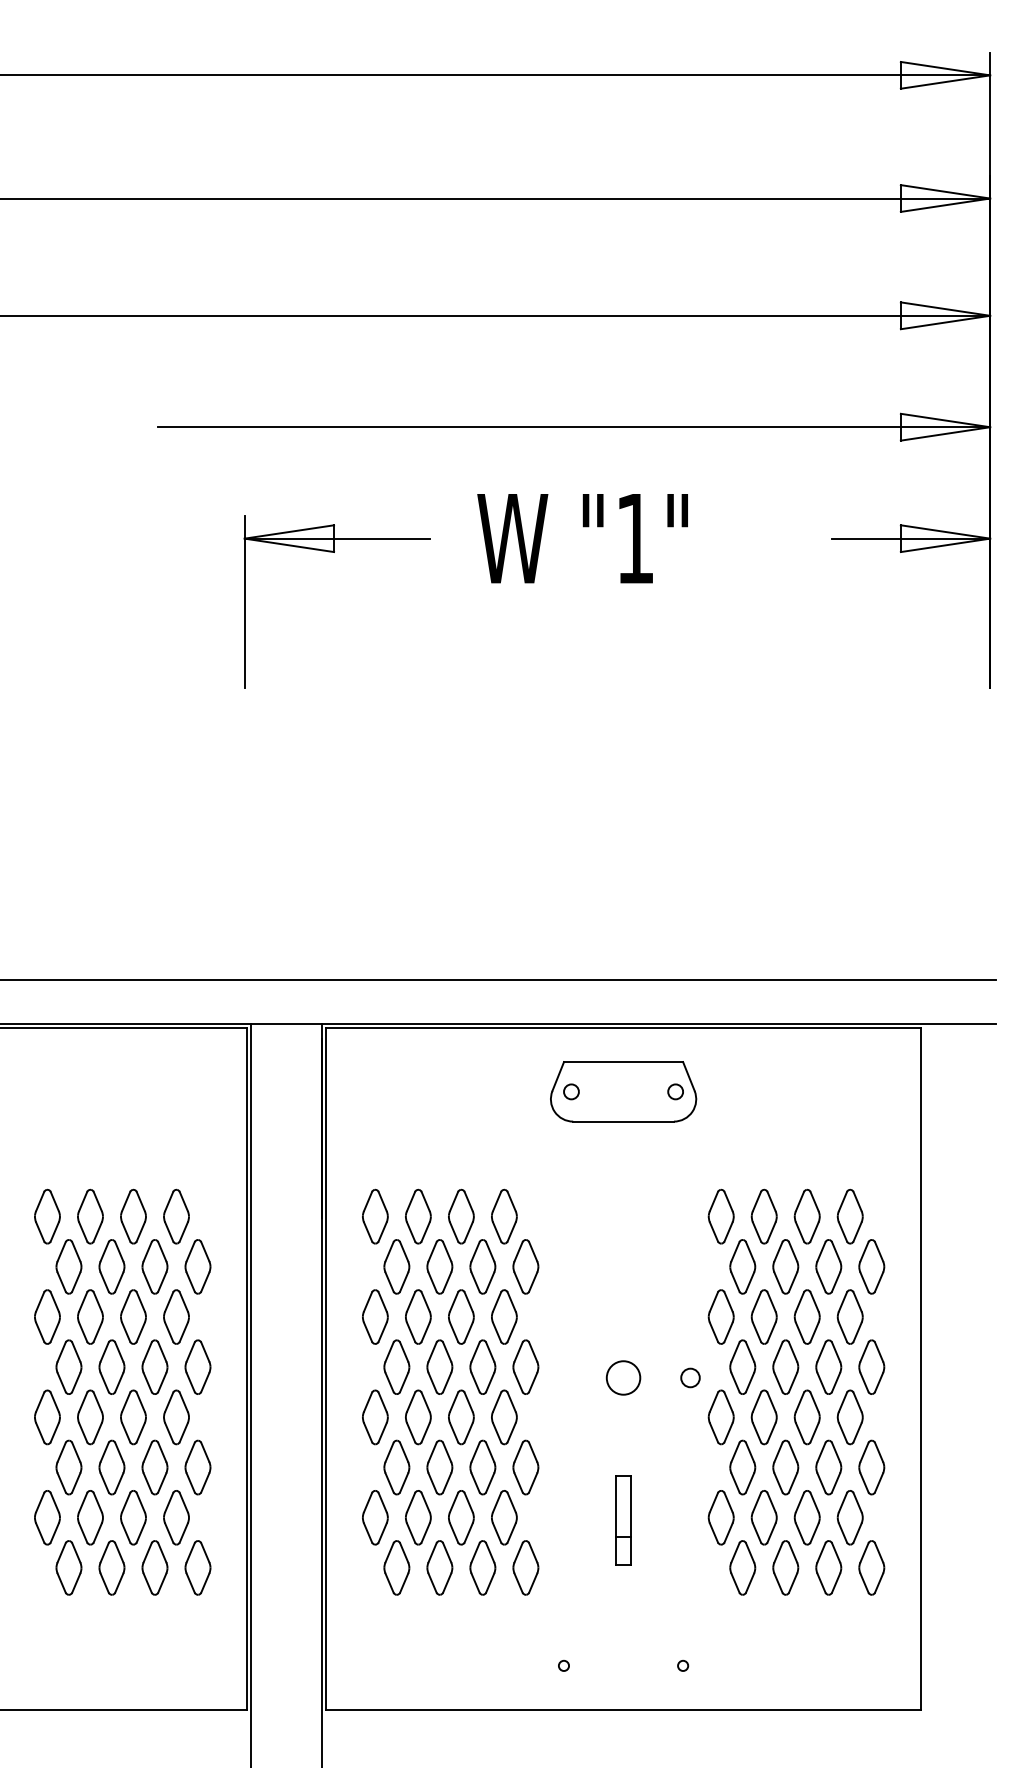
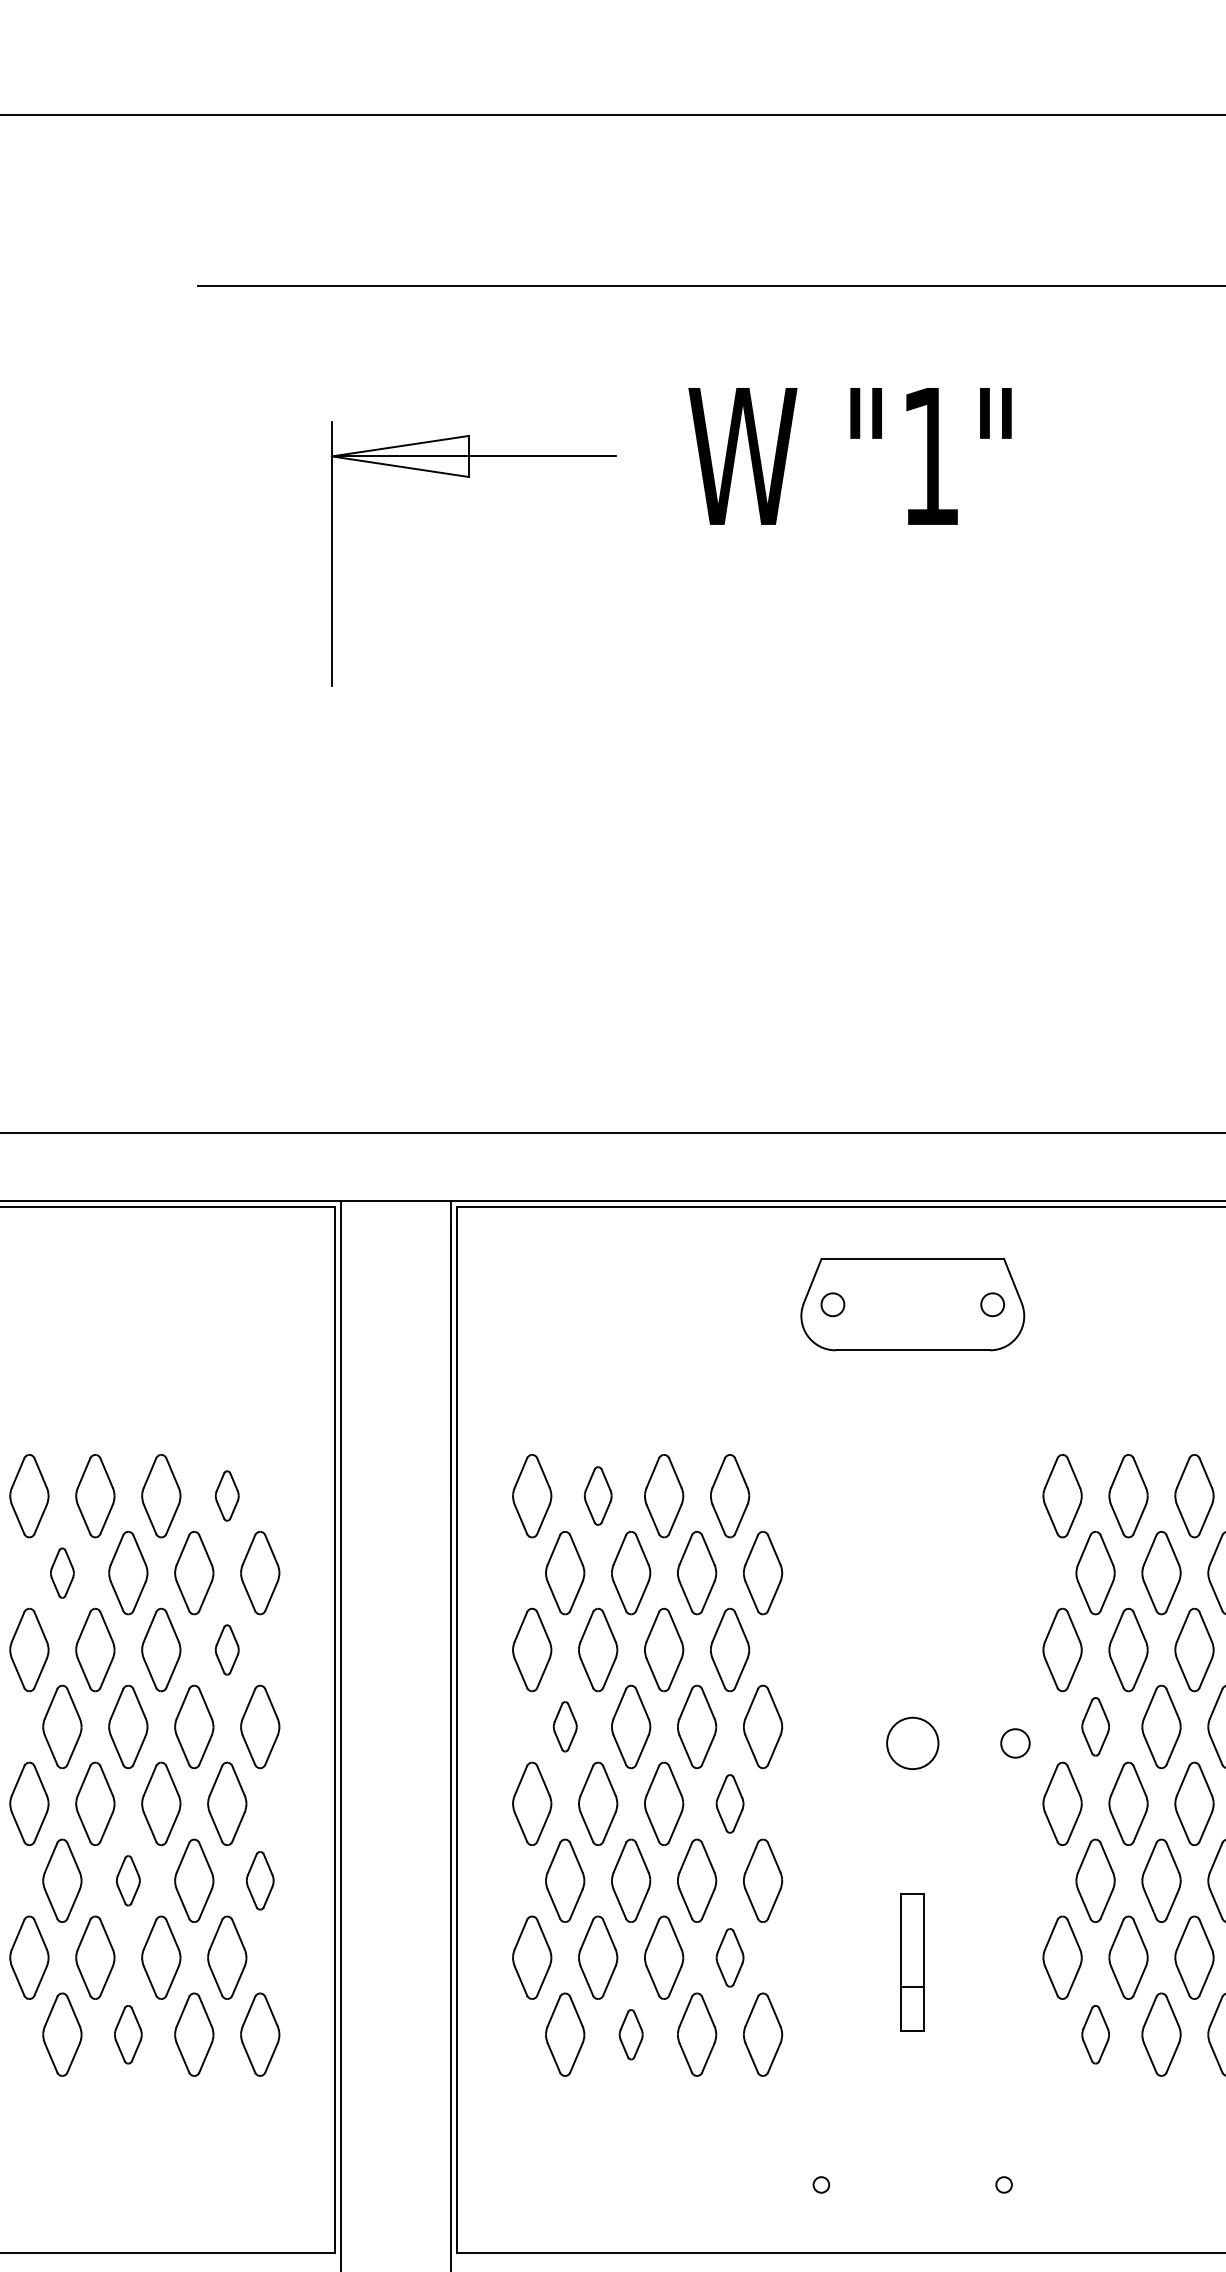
part: (176, 1216) -> (227, 1495), size x0.6
part: (418, 1216) -> (598, 1495), size x0.7
part: (68, 1266) -> (61, 1572), size x0.6
part: (176, 1316) -> (227, 1649), size x0.6
part: (396, 1366) -> (564, 1725), size x0.6
part: (742, 1366) -> (1095, 1725), size x0.7
part: (504, 1417) -> (730, 1804), size x0.7
part: (111, 1467) -> (127, 1880), size x0.6
part: (197, 1467) -> (259, 1880), size x0.7
part: (504, 1517) -> (730, 1957), size x0.7
part: (111, 1567) -> (127, 2034), size x0.7
part: (439, 1567) -> (630, 2034), size x0.6
part: (742, 1567) -> (1095, 2034), size x0.7

